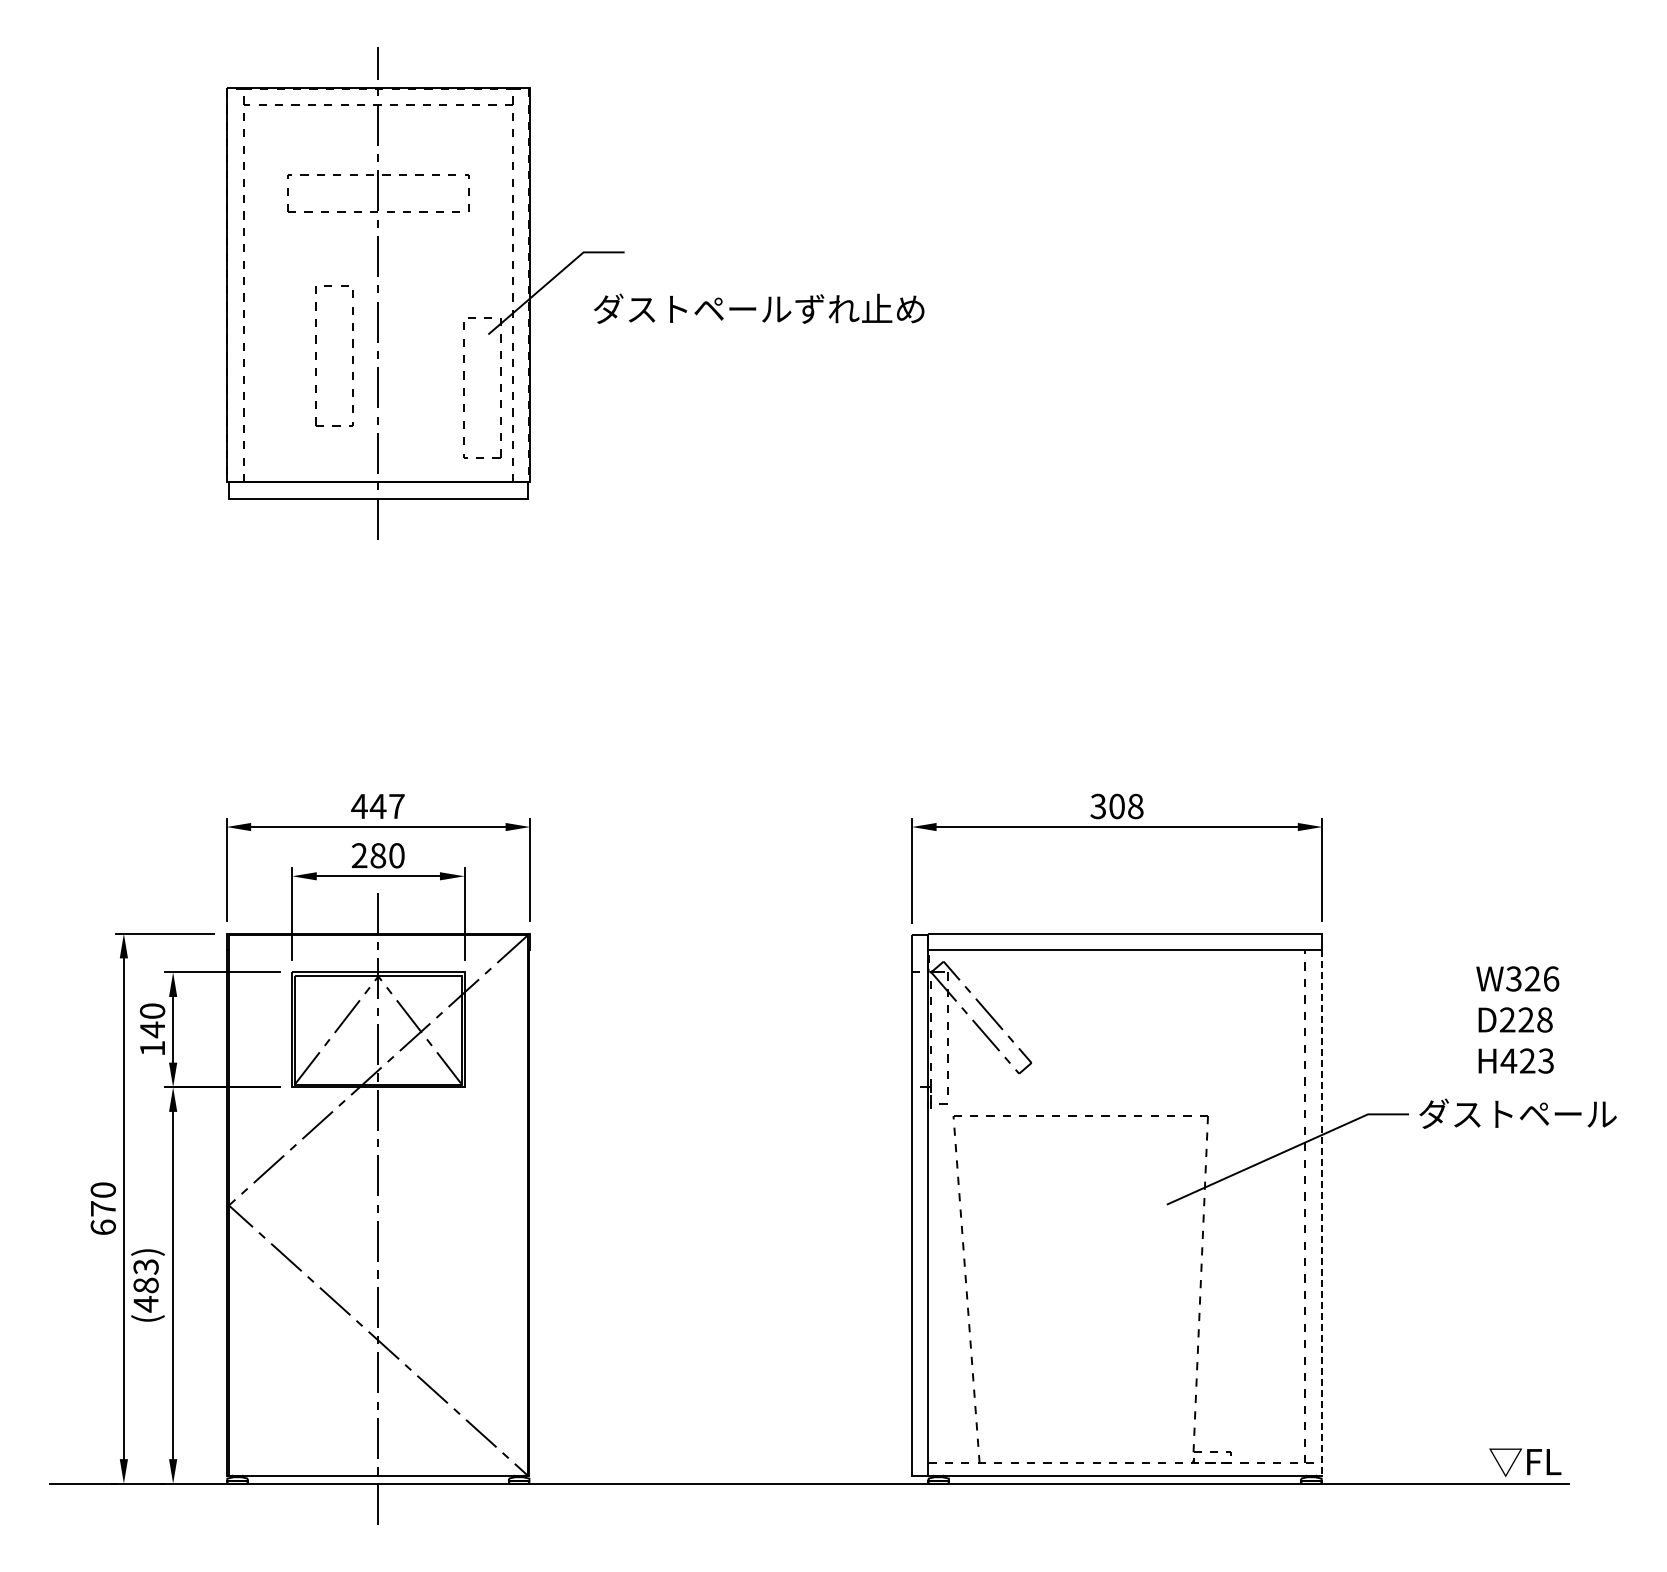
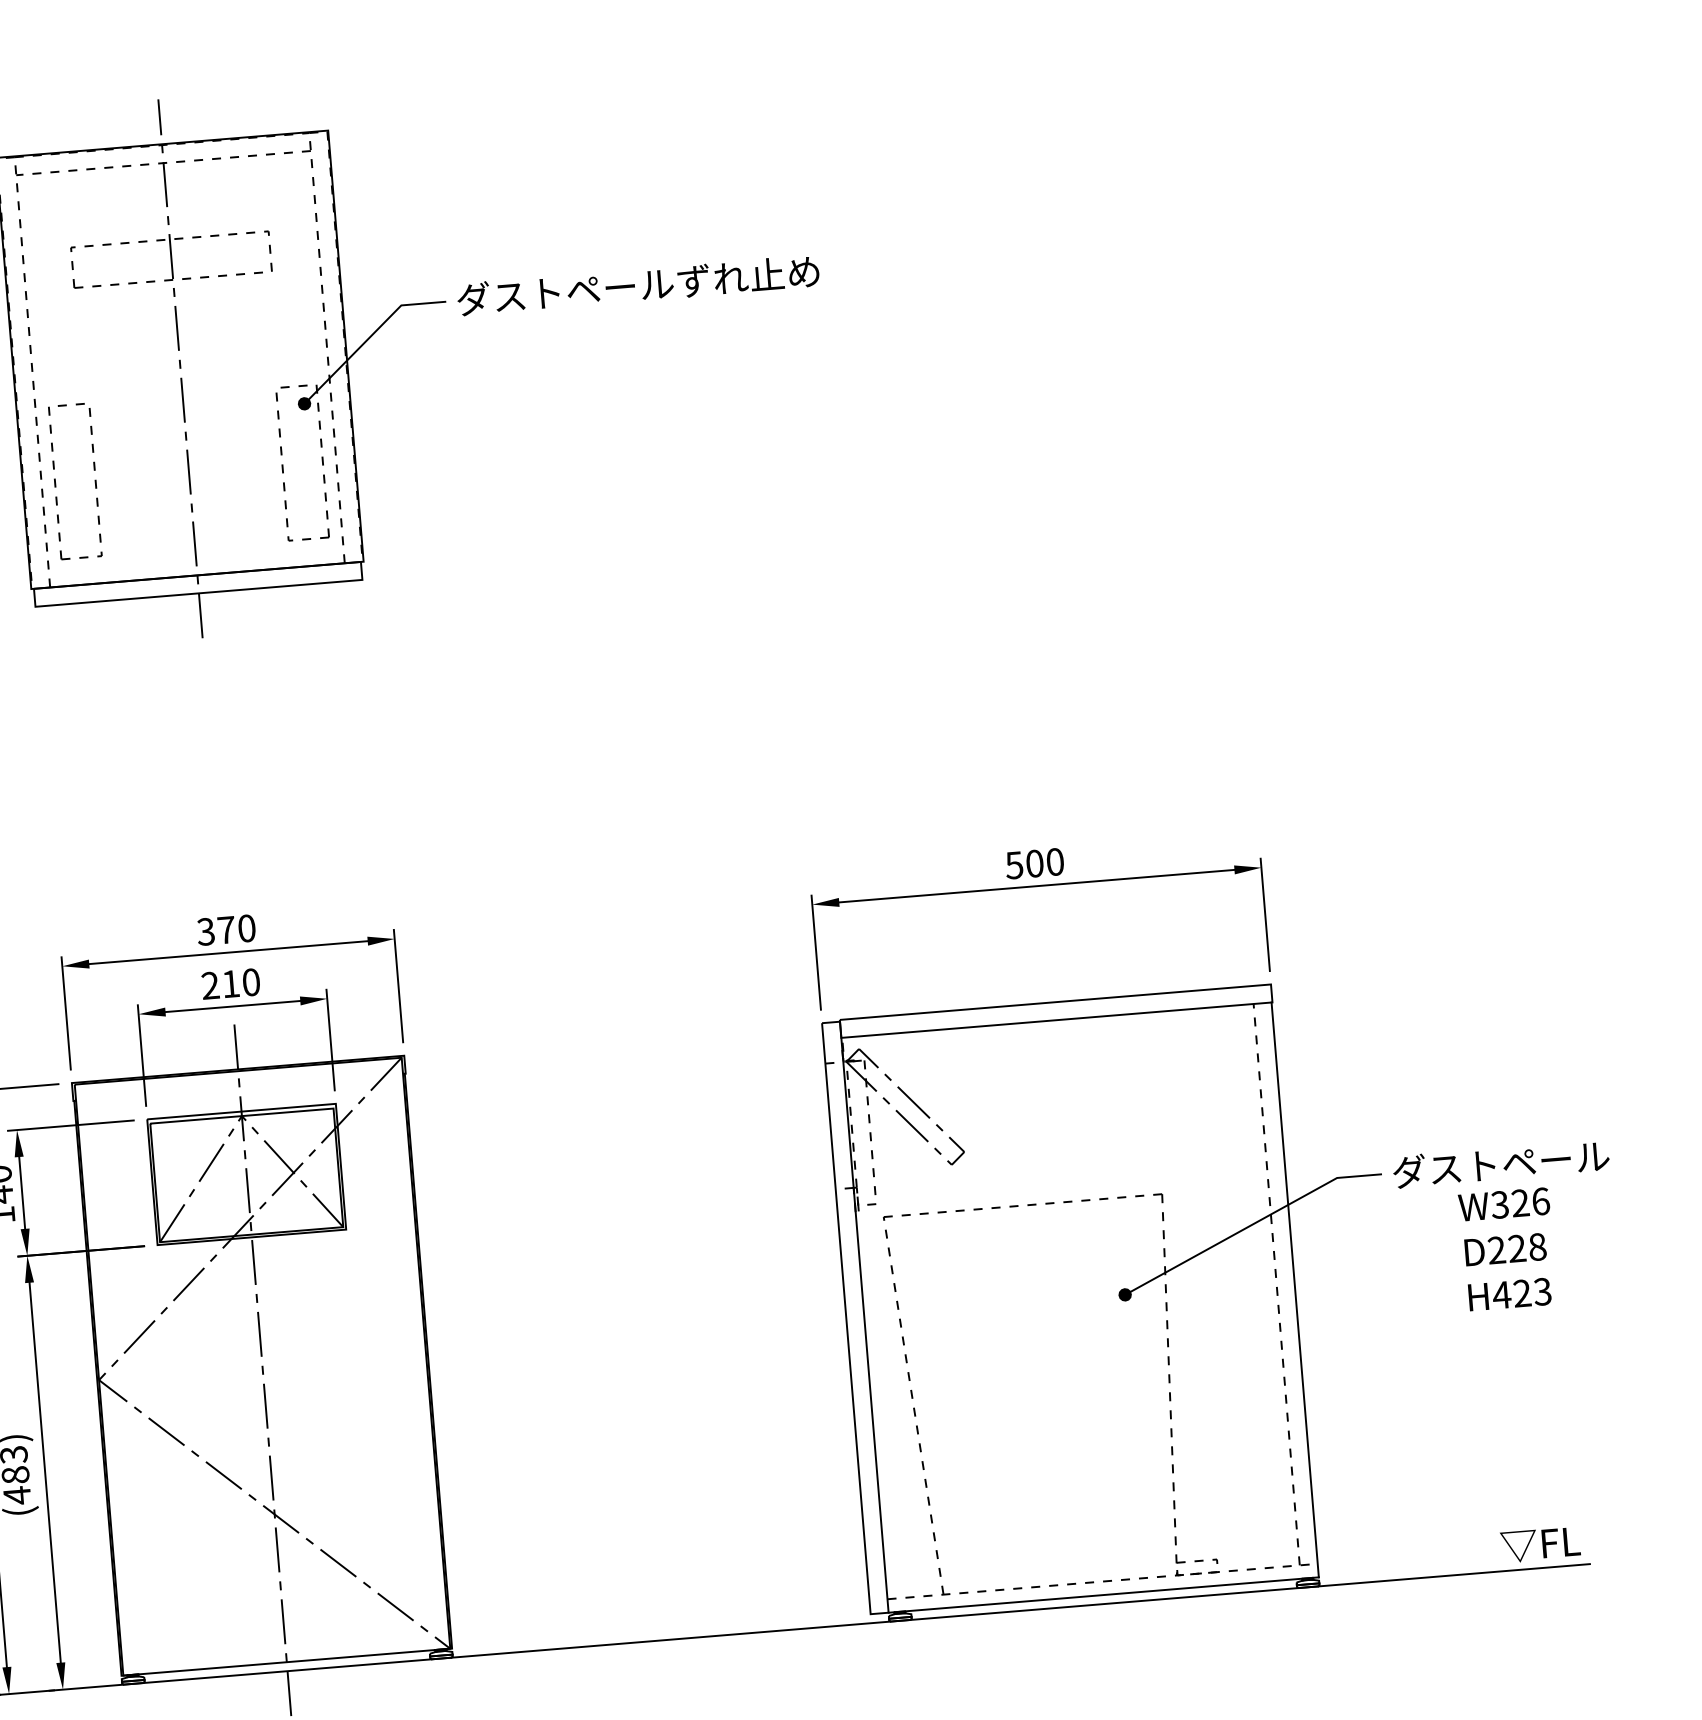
text: (759, 308) -> (638, 284), moved
fill: (488, 334) -> (304, 403), added
part: (316, 355) -> (55, 482), moved
text: (377, 806) -> (225, 930), 447 -> 370
text: (1116, 806) -> (1034, 863), 308 -> 500
text: (378, 855) -> (231, 983), 280 -> 210
text: (1517, 1019) -> (1507, 1248), moved
fill: (1166, 1204) -> (1124, 1294), added
line: (1321, 1212) -> (1295, 1289), dashed -> solid

